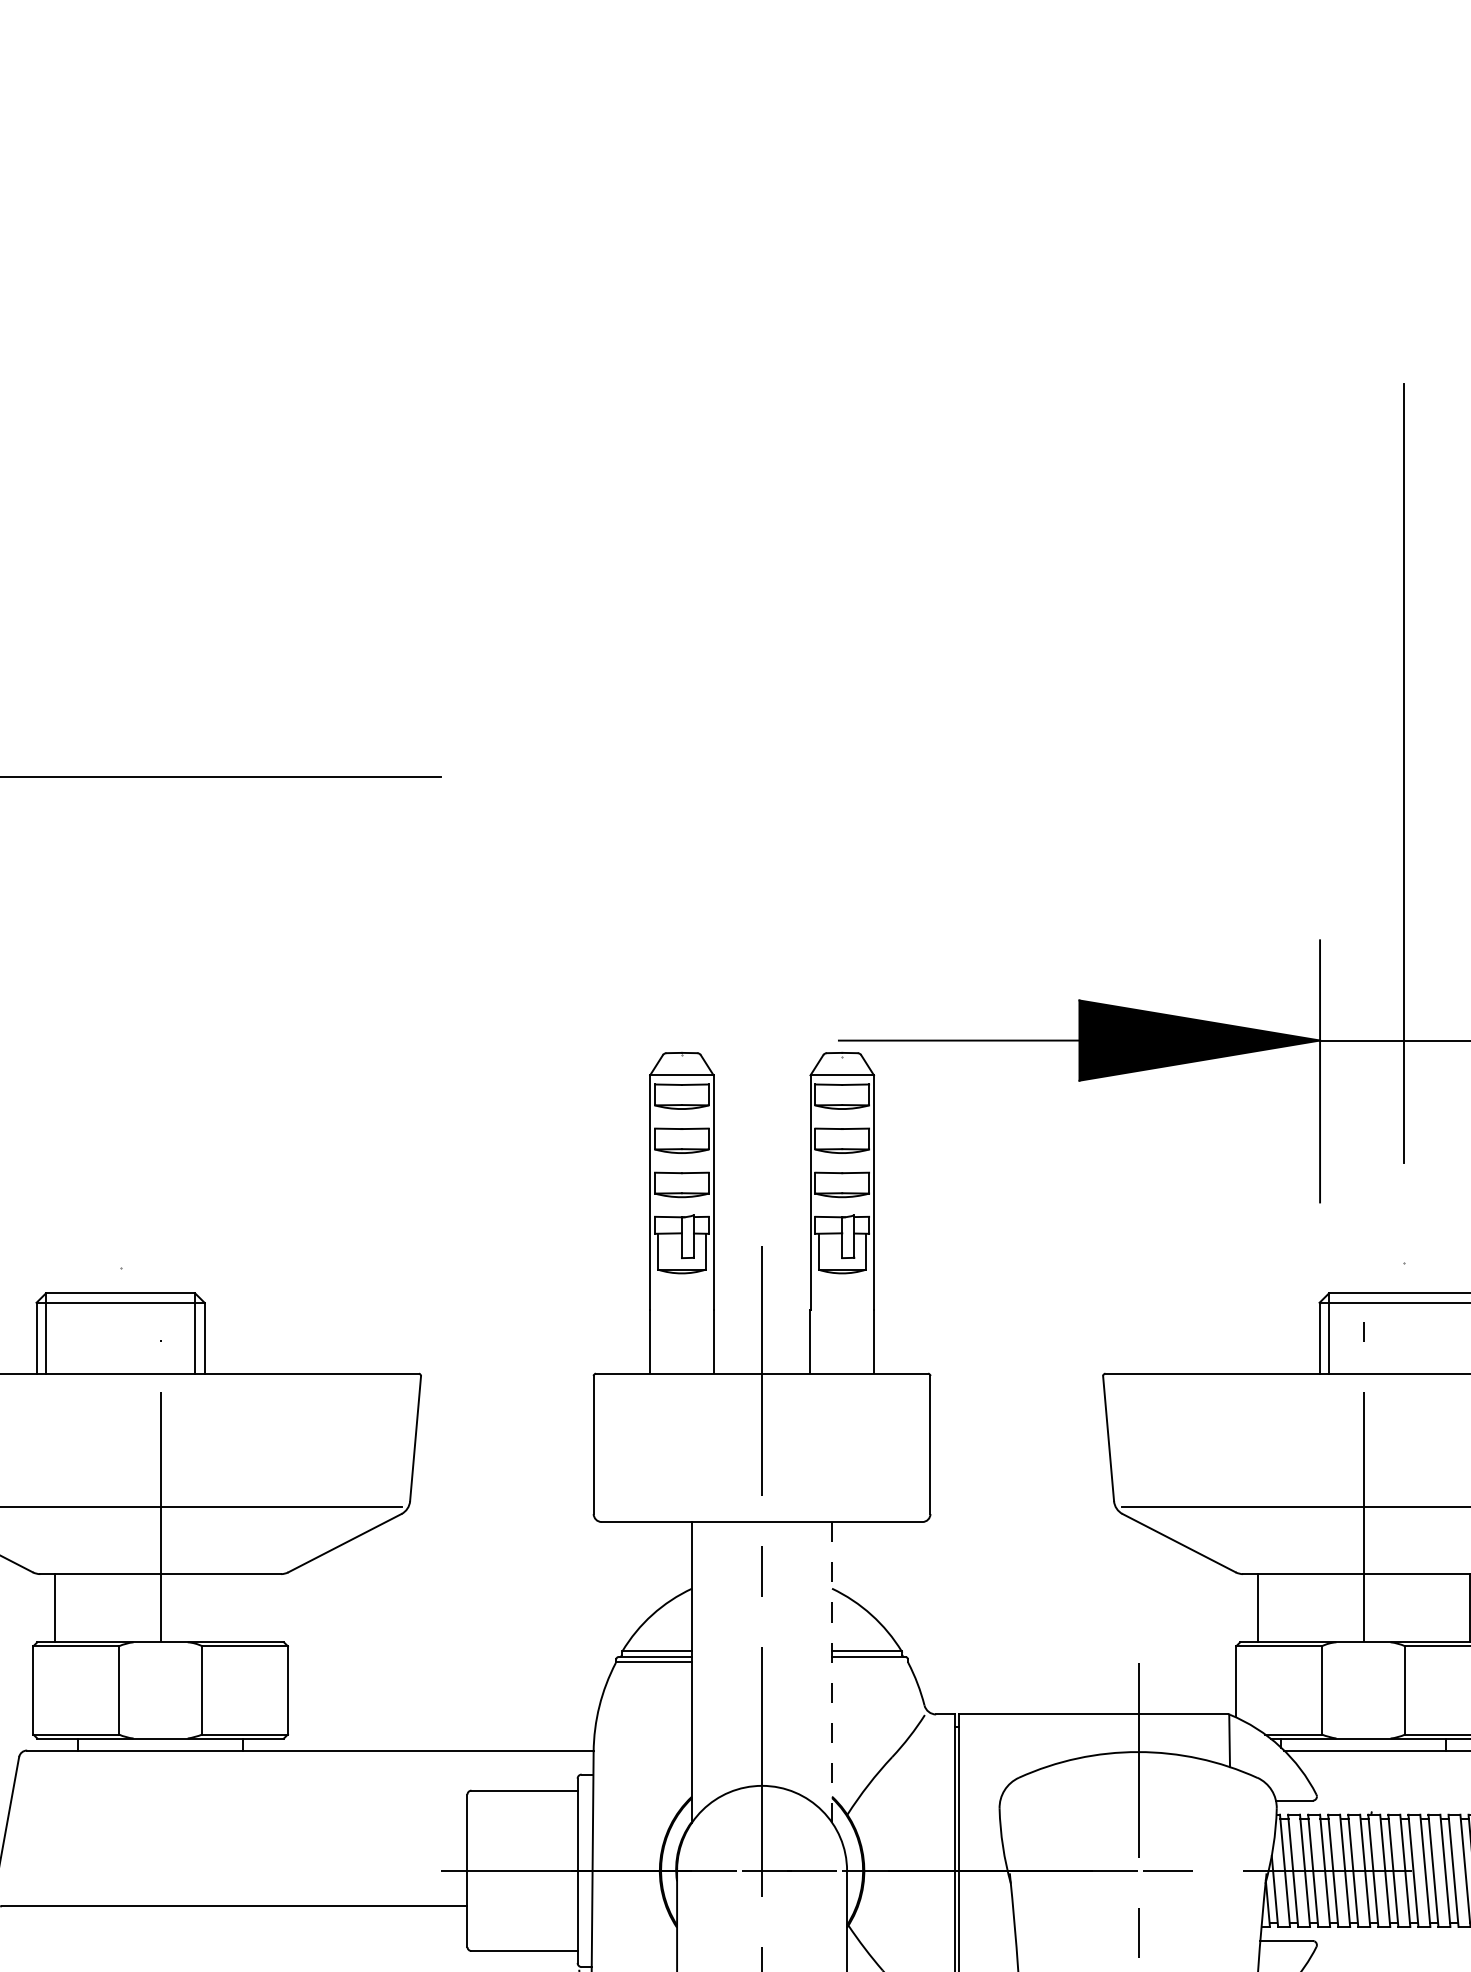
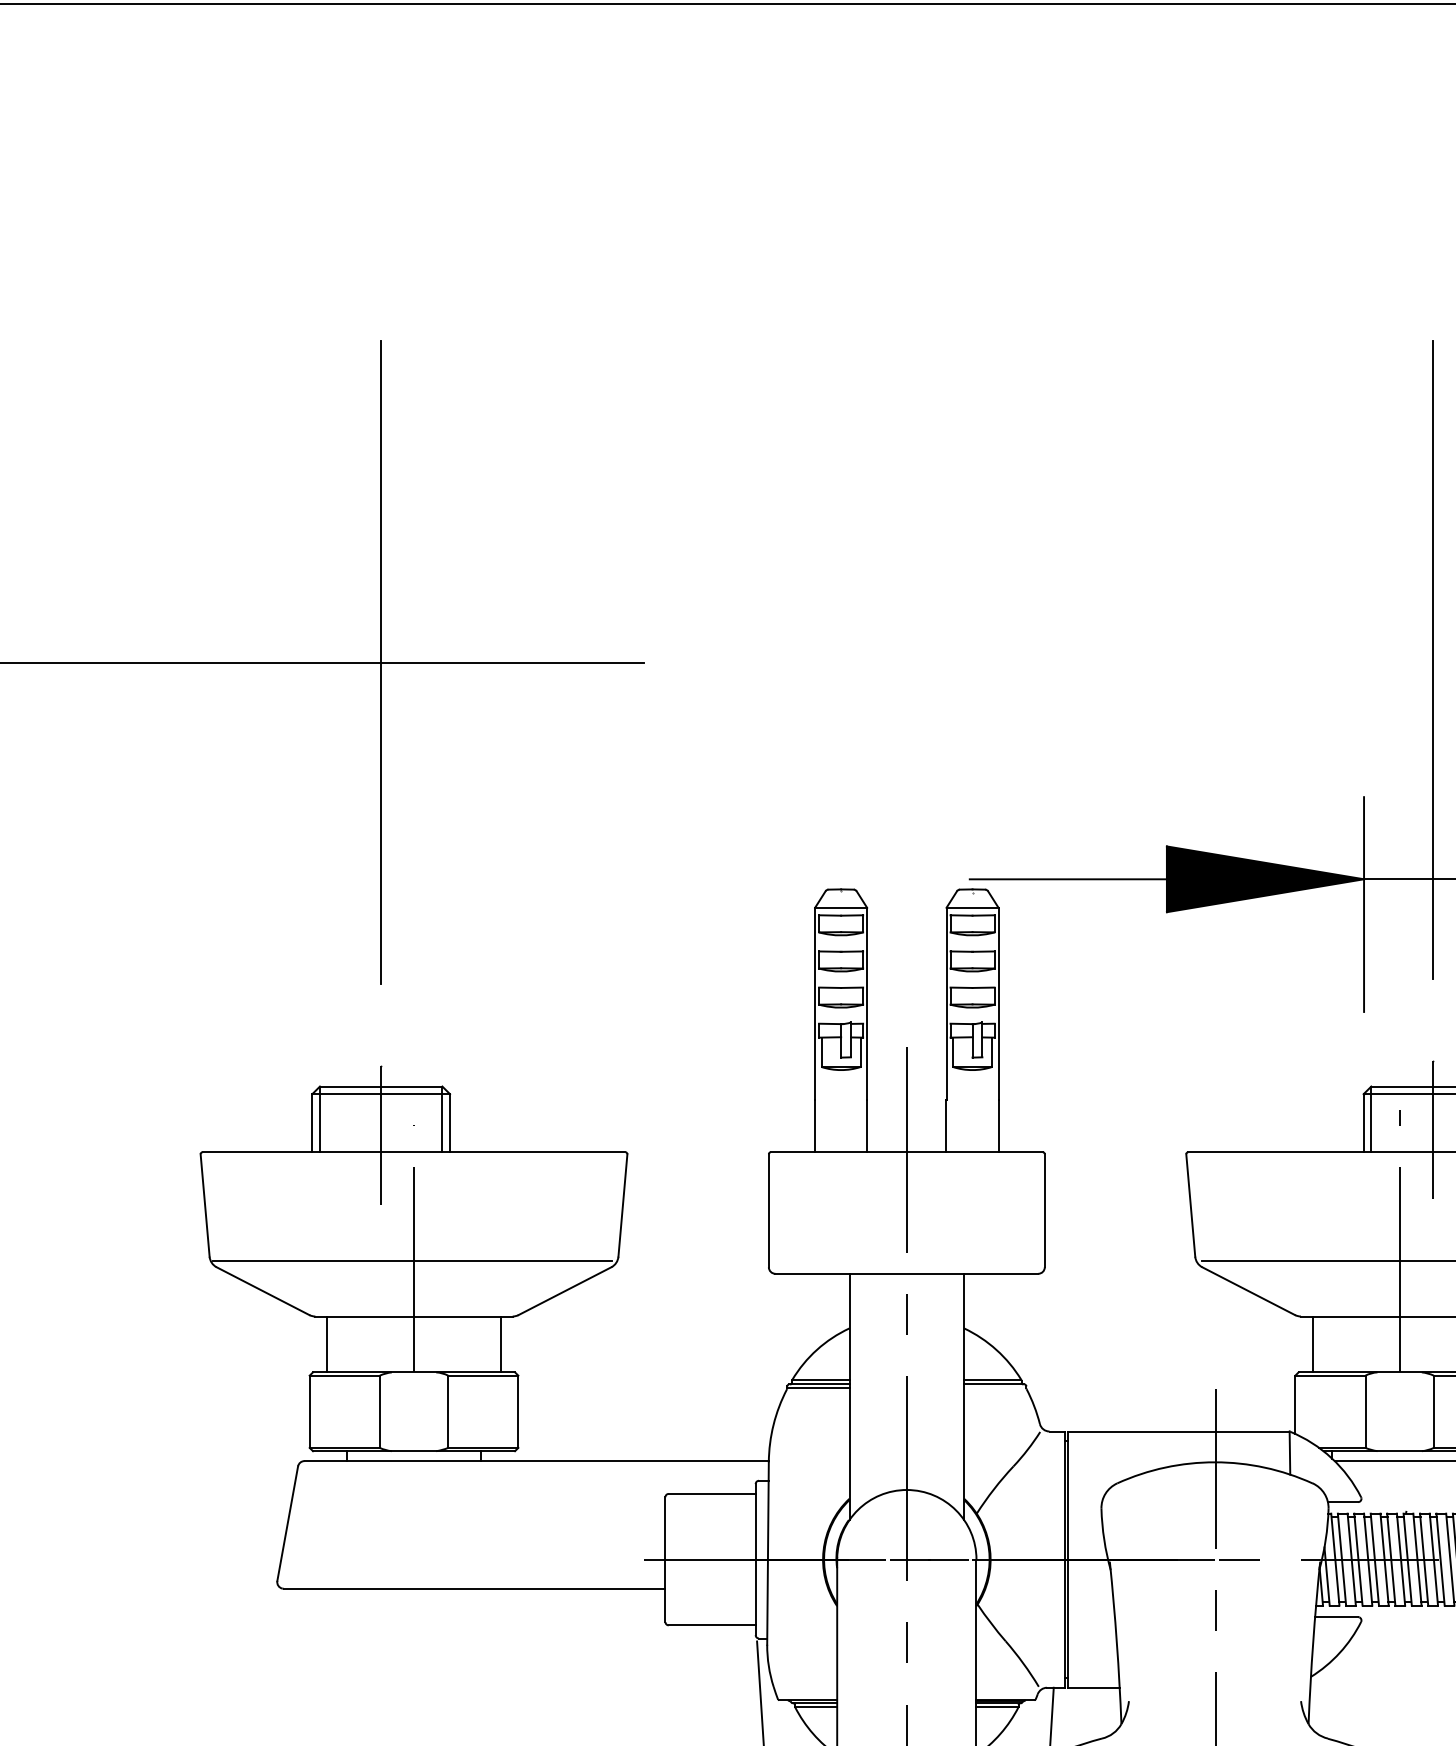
line: (120, 775) -> (381, 662), added
line: (1403, 1347) -> (1432, 1130), added
line: (120, 1353) -> (381, 1135), added
line: (266, 1608) -> (500, 1344), added
line: (832, 1671) -> (964, 1396), dashed -> solid

